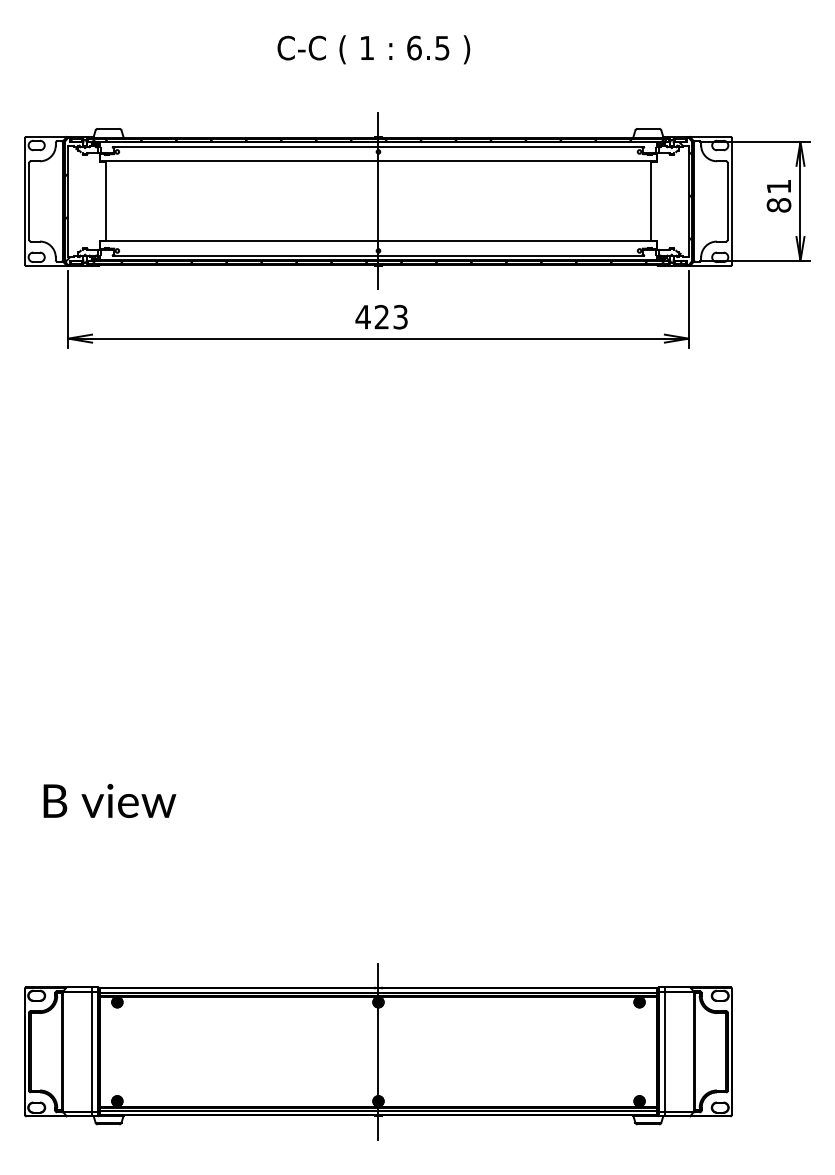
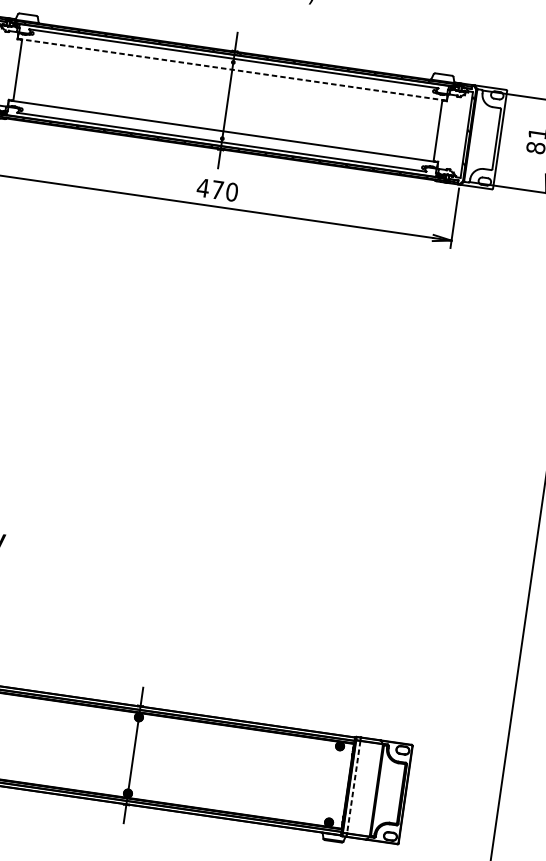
line: (378, 161) -> (232, 69), solid -> dashed
text: (391, 316) -> (225, 190), 423 -> 470
line: (664, 1051) -> (353, 786), solid -> dashed

